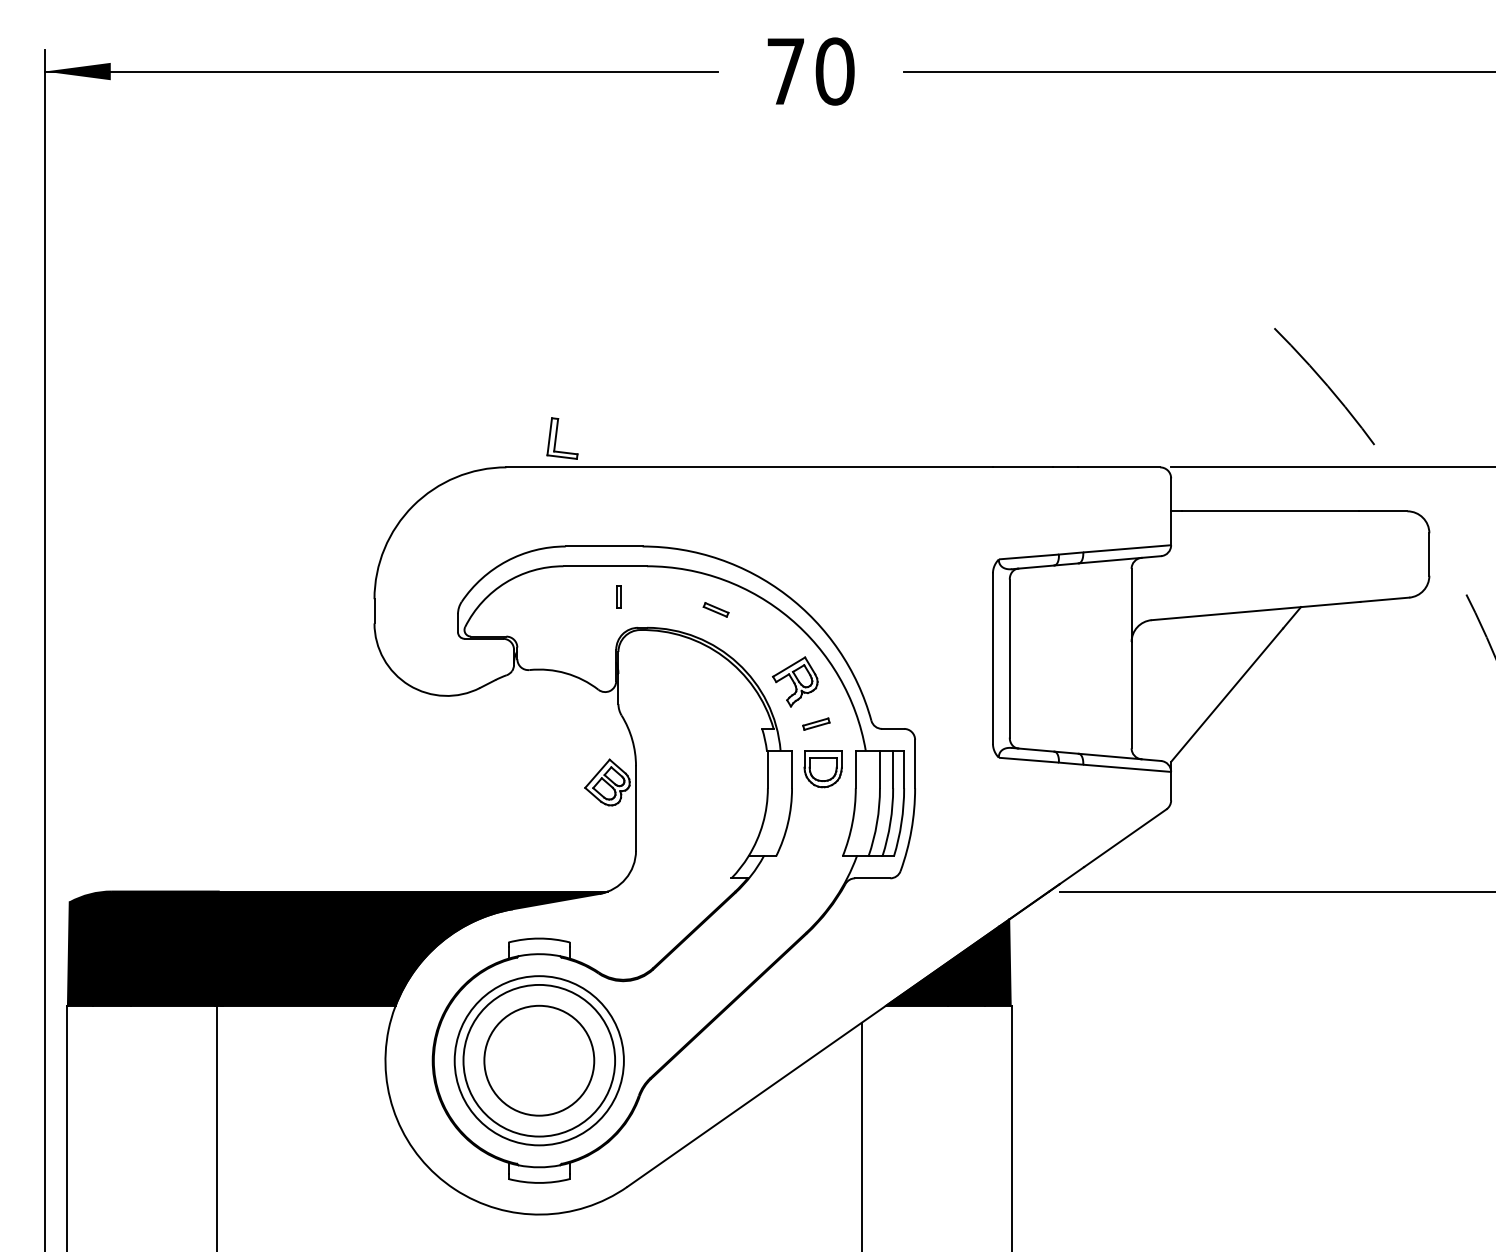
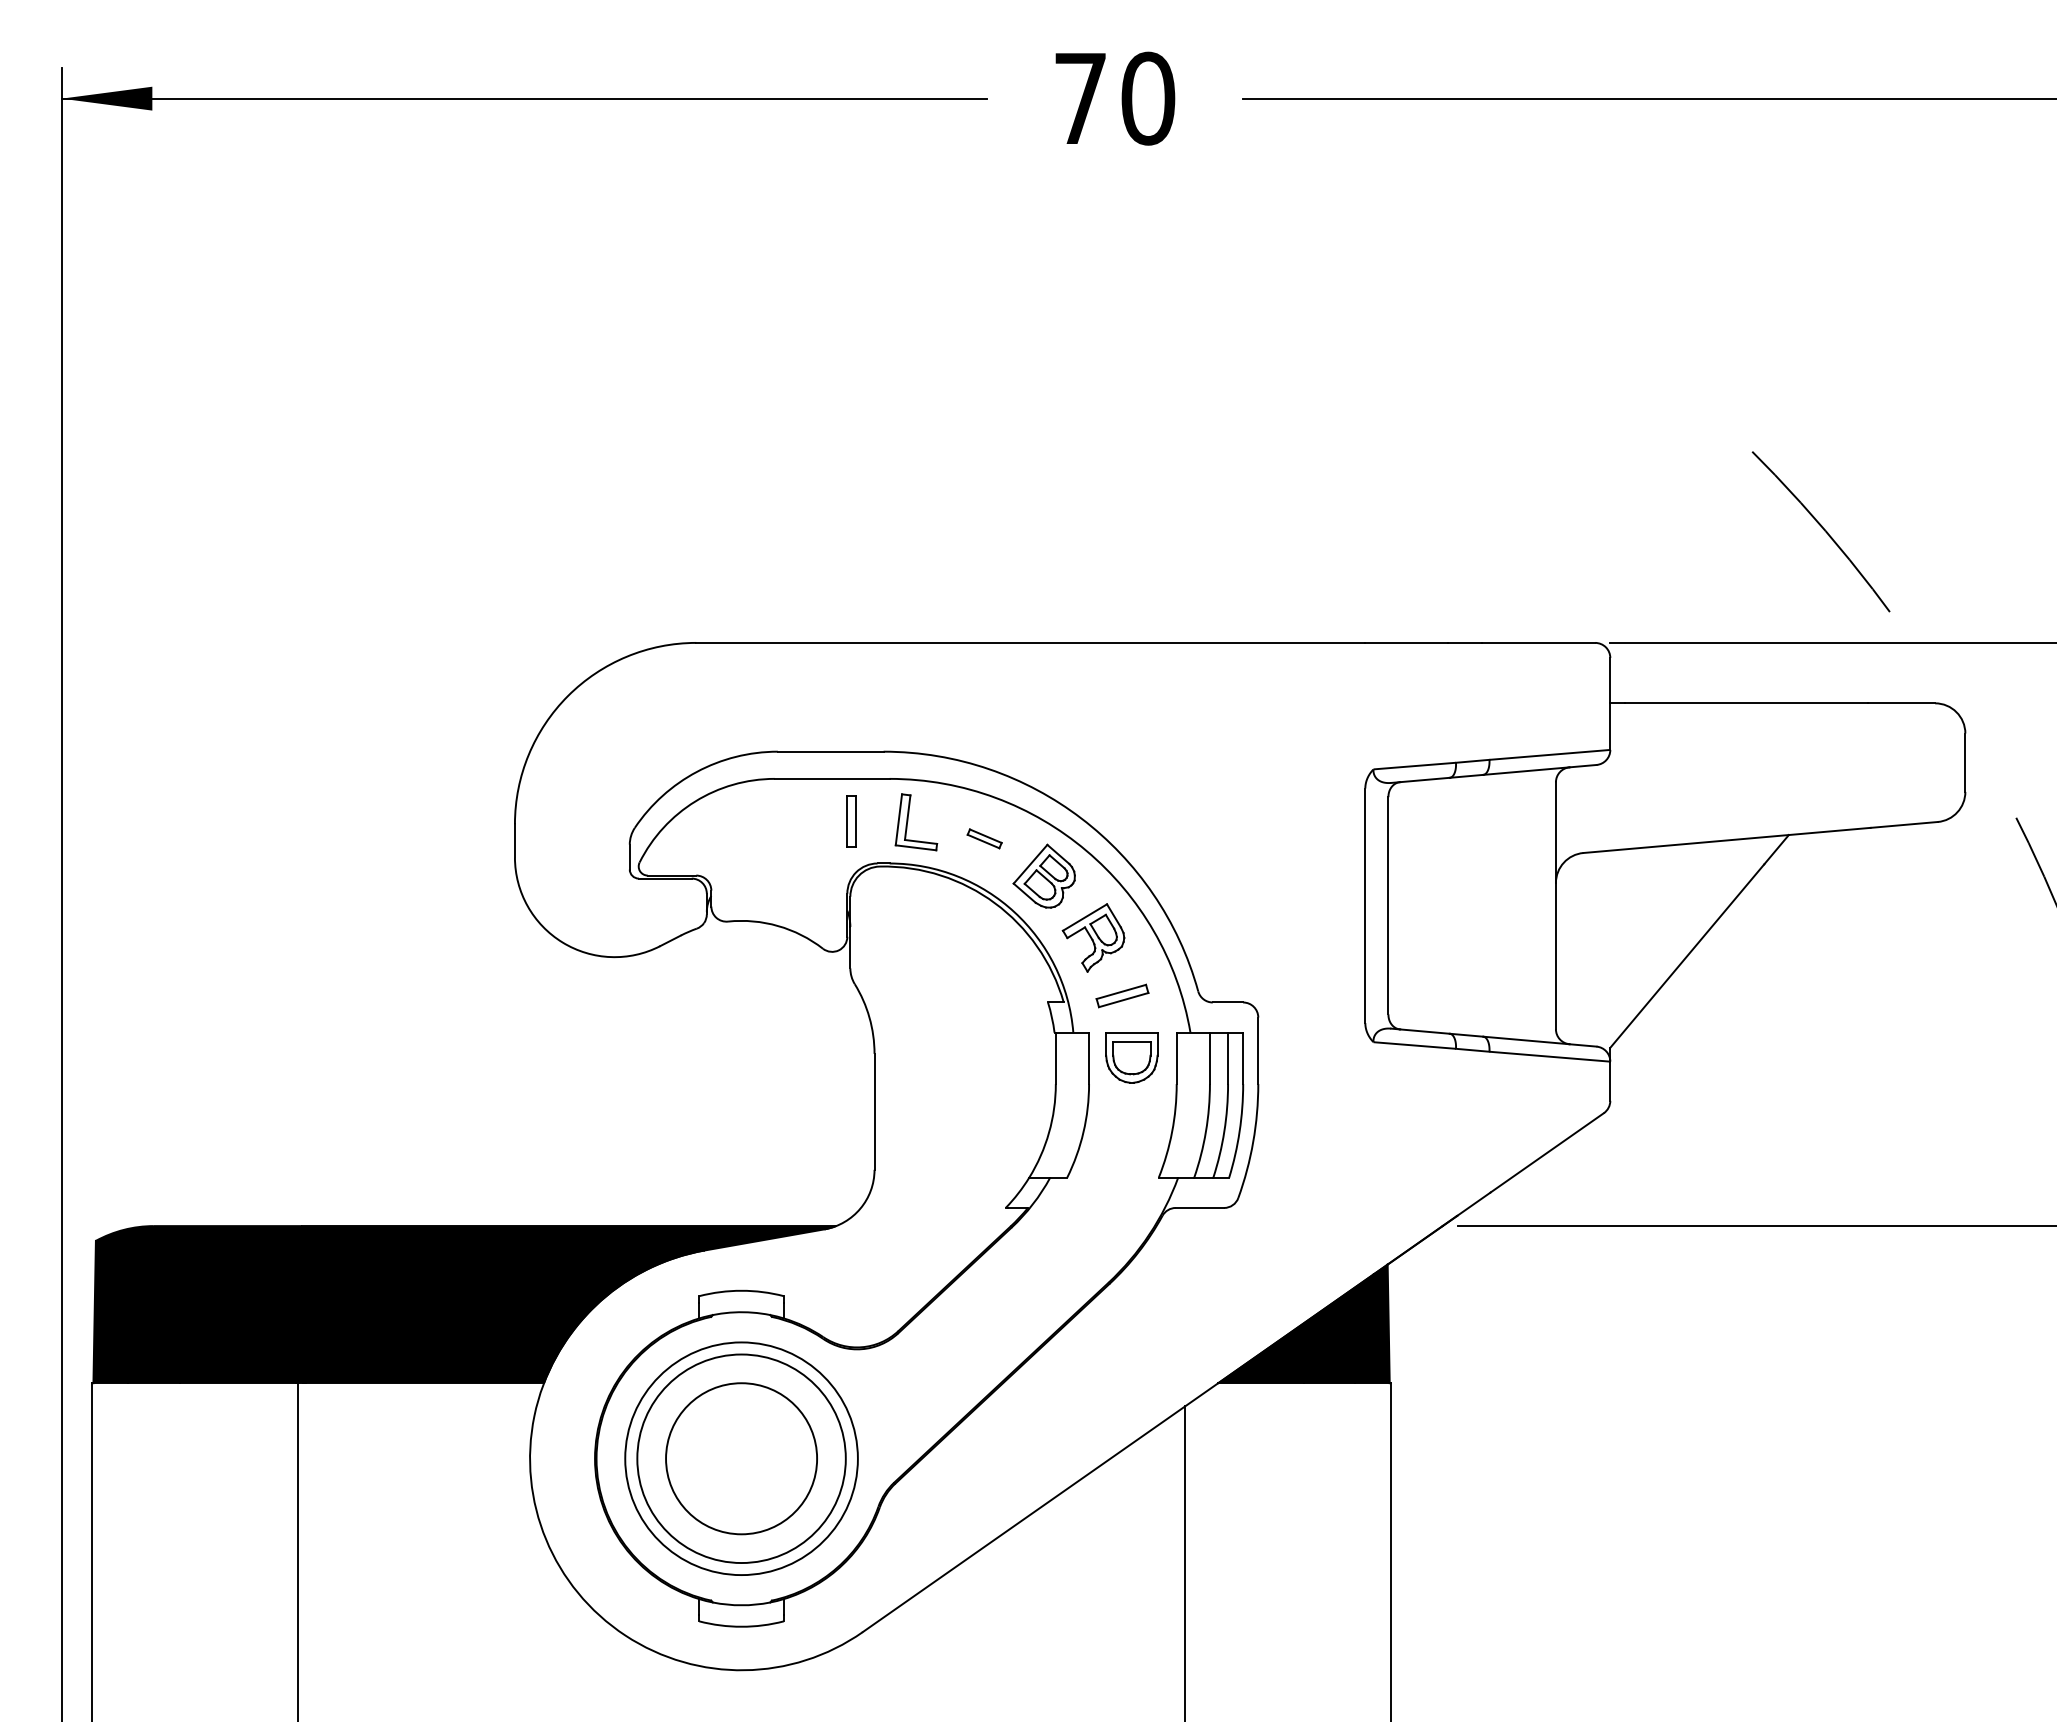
part: (556, 437) -> (908, 821), moved
part: (619, 597) -> (851, 821), size x1.67
part: (816, 723) -> (1122, 995), size x1.43
part: (606, 782) -> (1043, 875), moved

